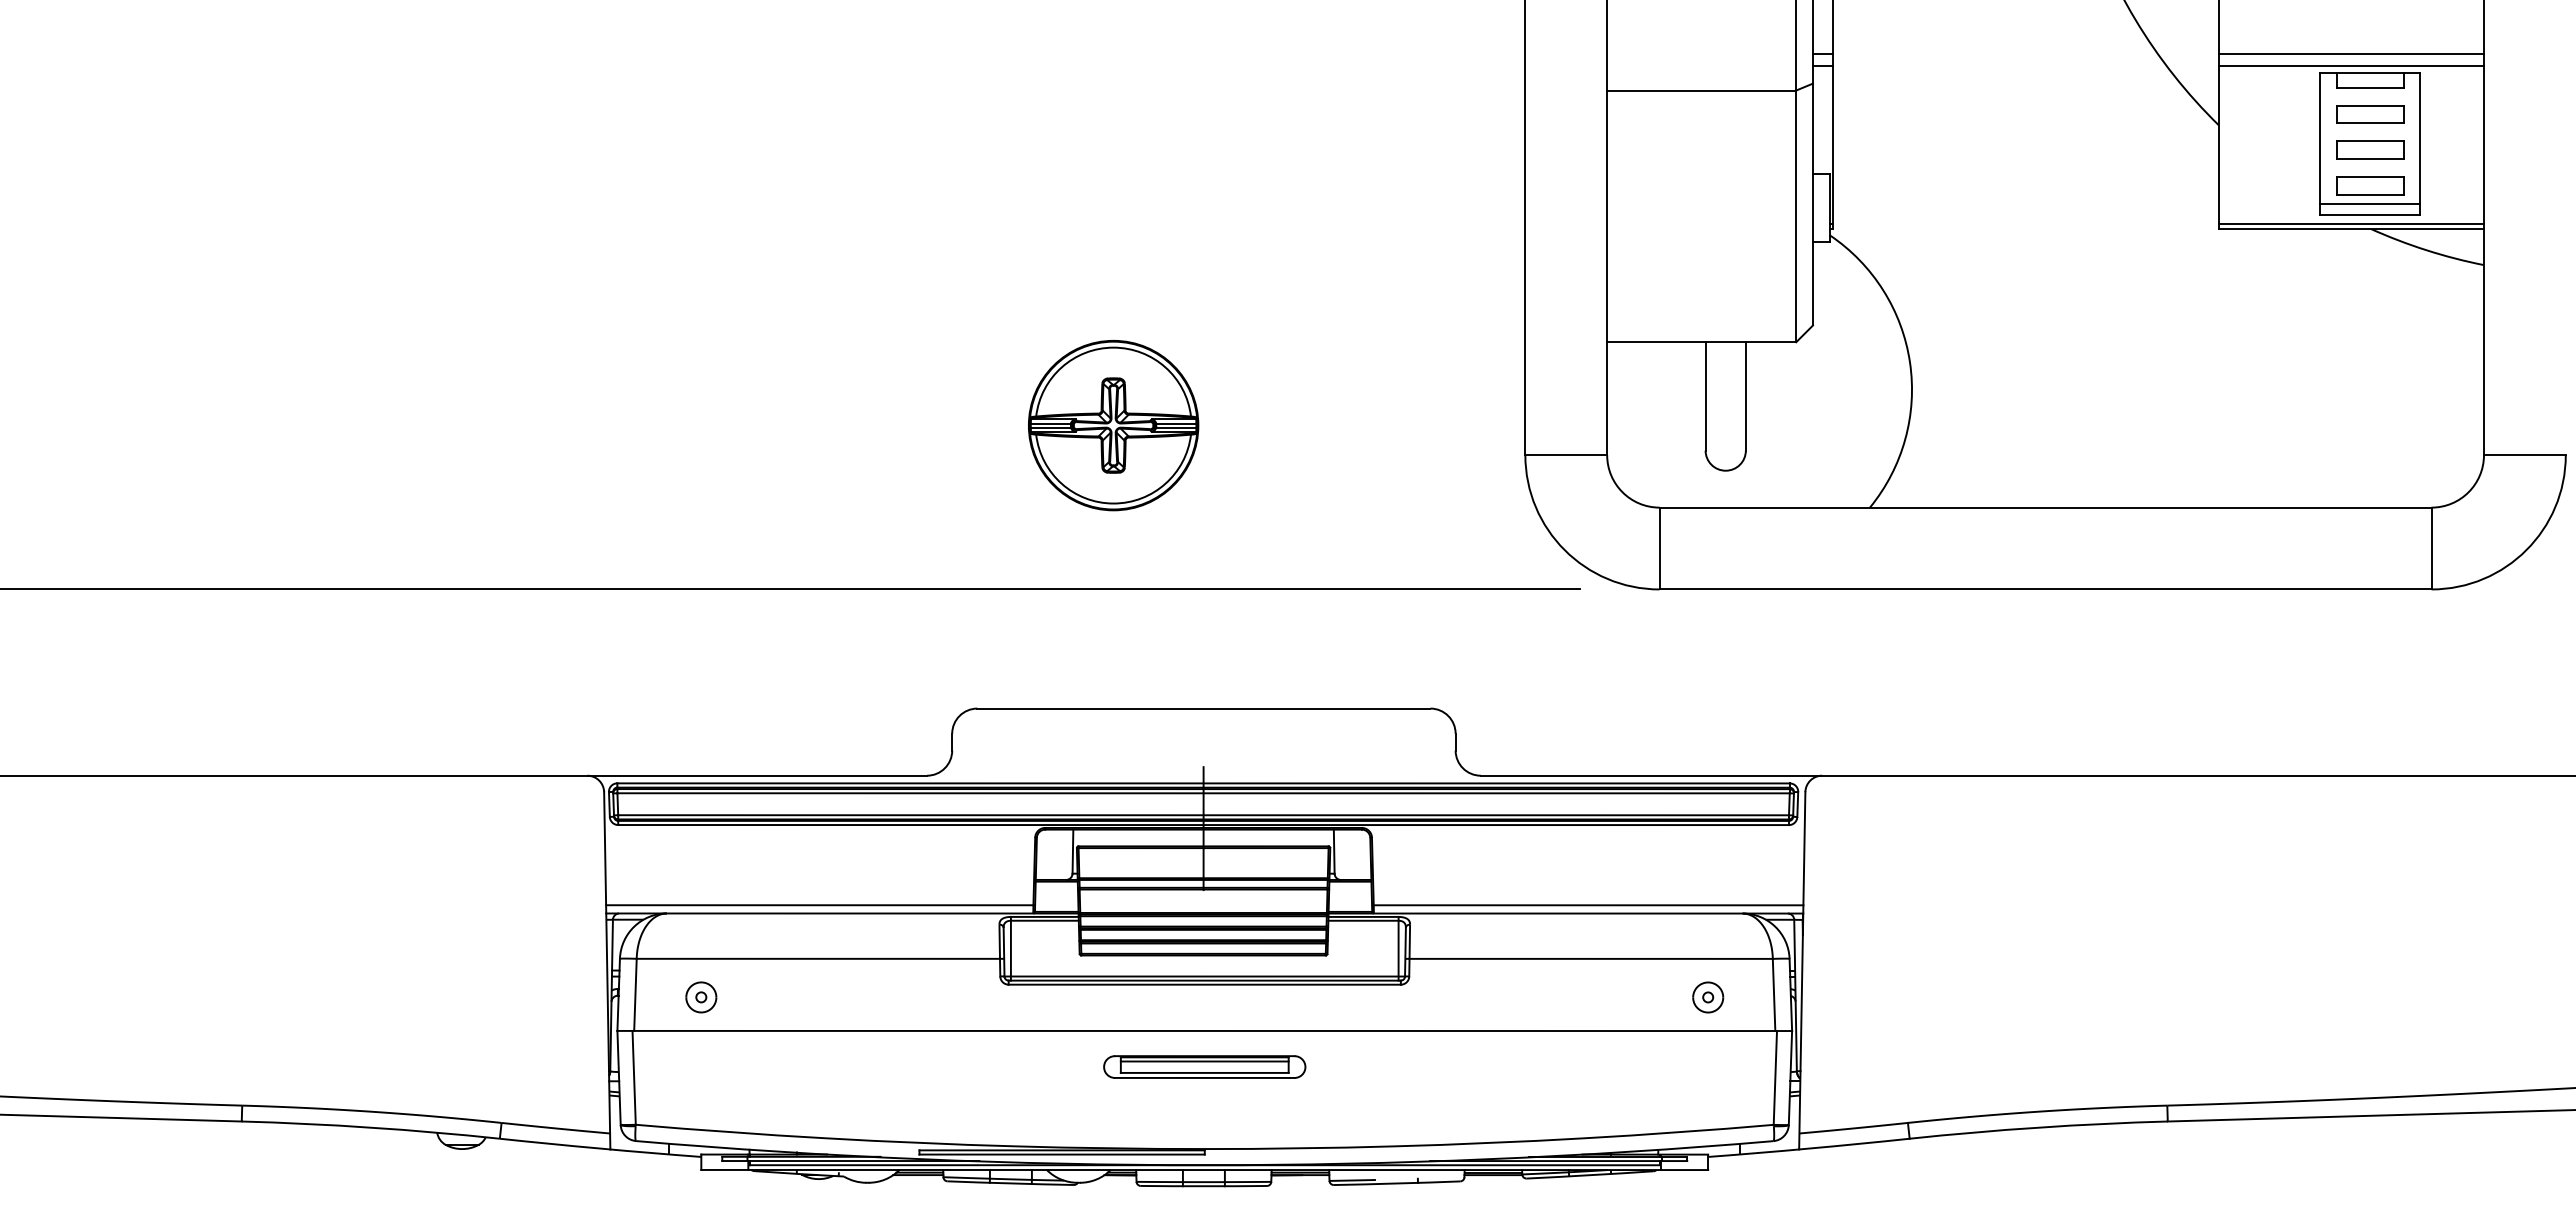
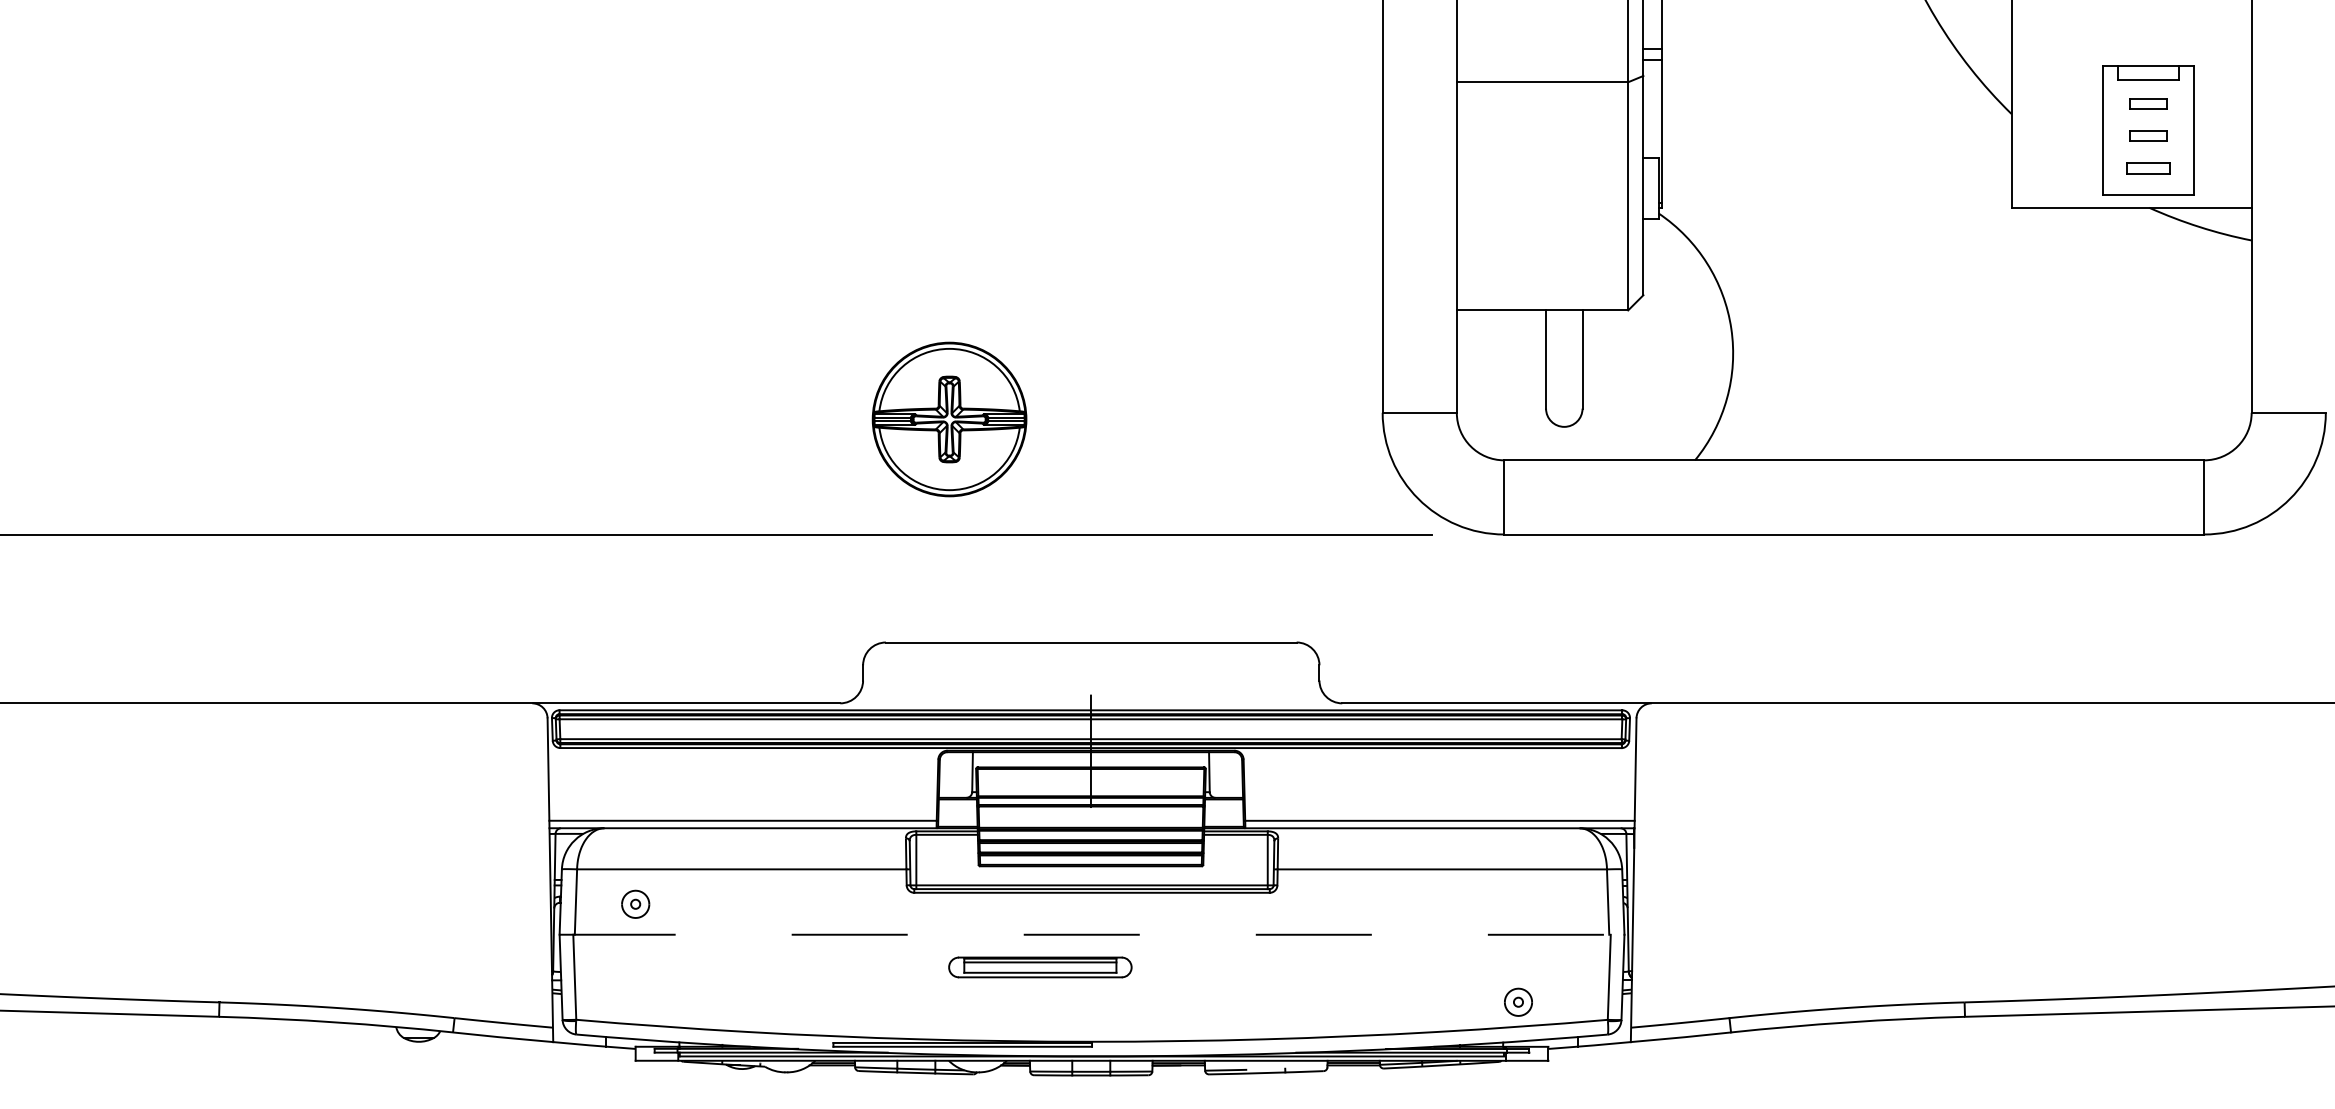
line: (2351, 54) -> (2131, 49), removed
line: (2351, 66) -> (2131, 60), removed
part: (2370, 114) -> (2148, 103), size x0.6
part: (2370, 149) -> (2148, 135), size x0.6
part: (2370, 185) -> (2148, 168), size x0.7
line: (2369, 203) -> (2147, 184), removed
line: (2351, 224) -> (2131, 203), removed
part: (1113, 425) -> (949, 419), moved
part: (1708, 997) -> (1518, 1002), moved
line: (1205, 1030) -> (1092, 934), solid -> dashed
part: (1204, 1066) -> (1040, 966), moved

